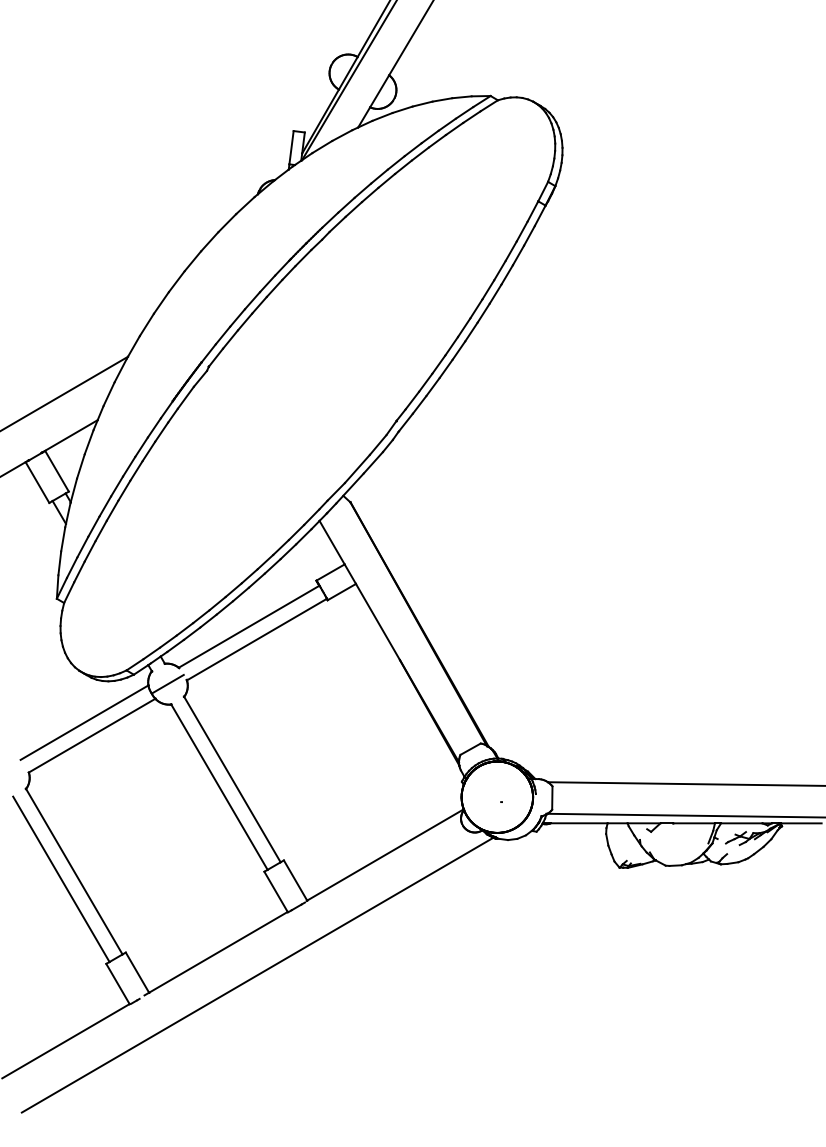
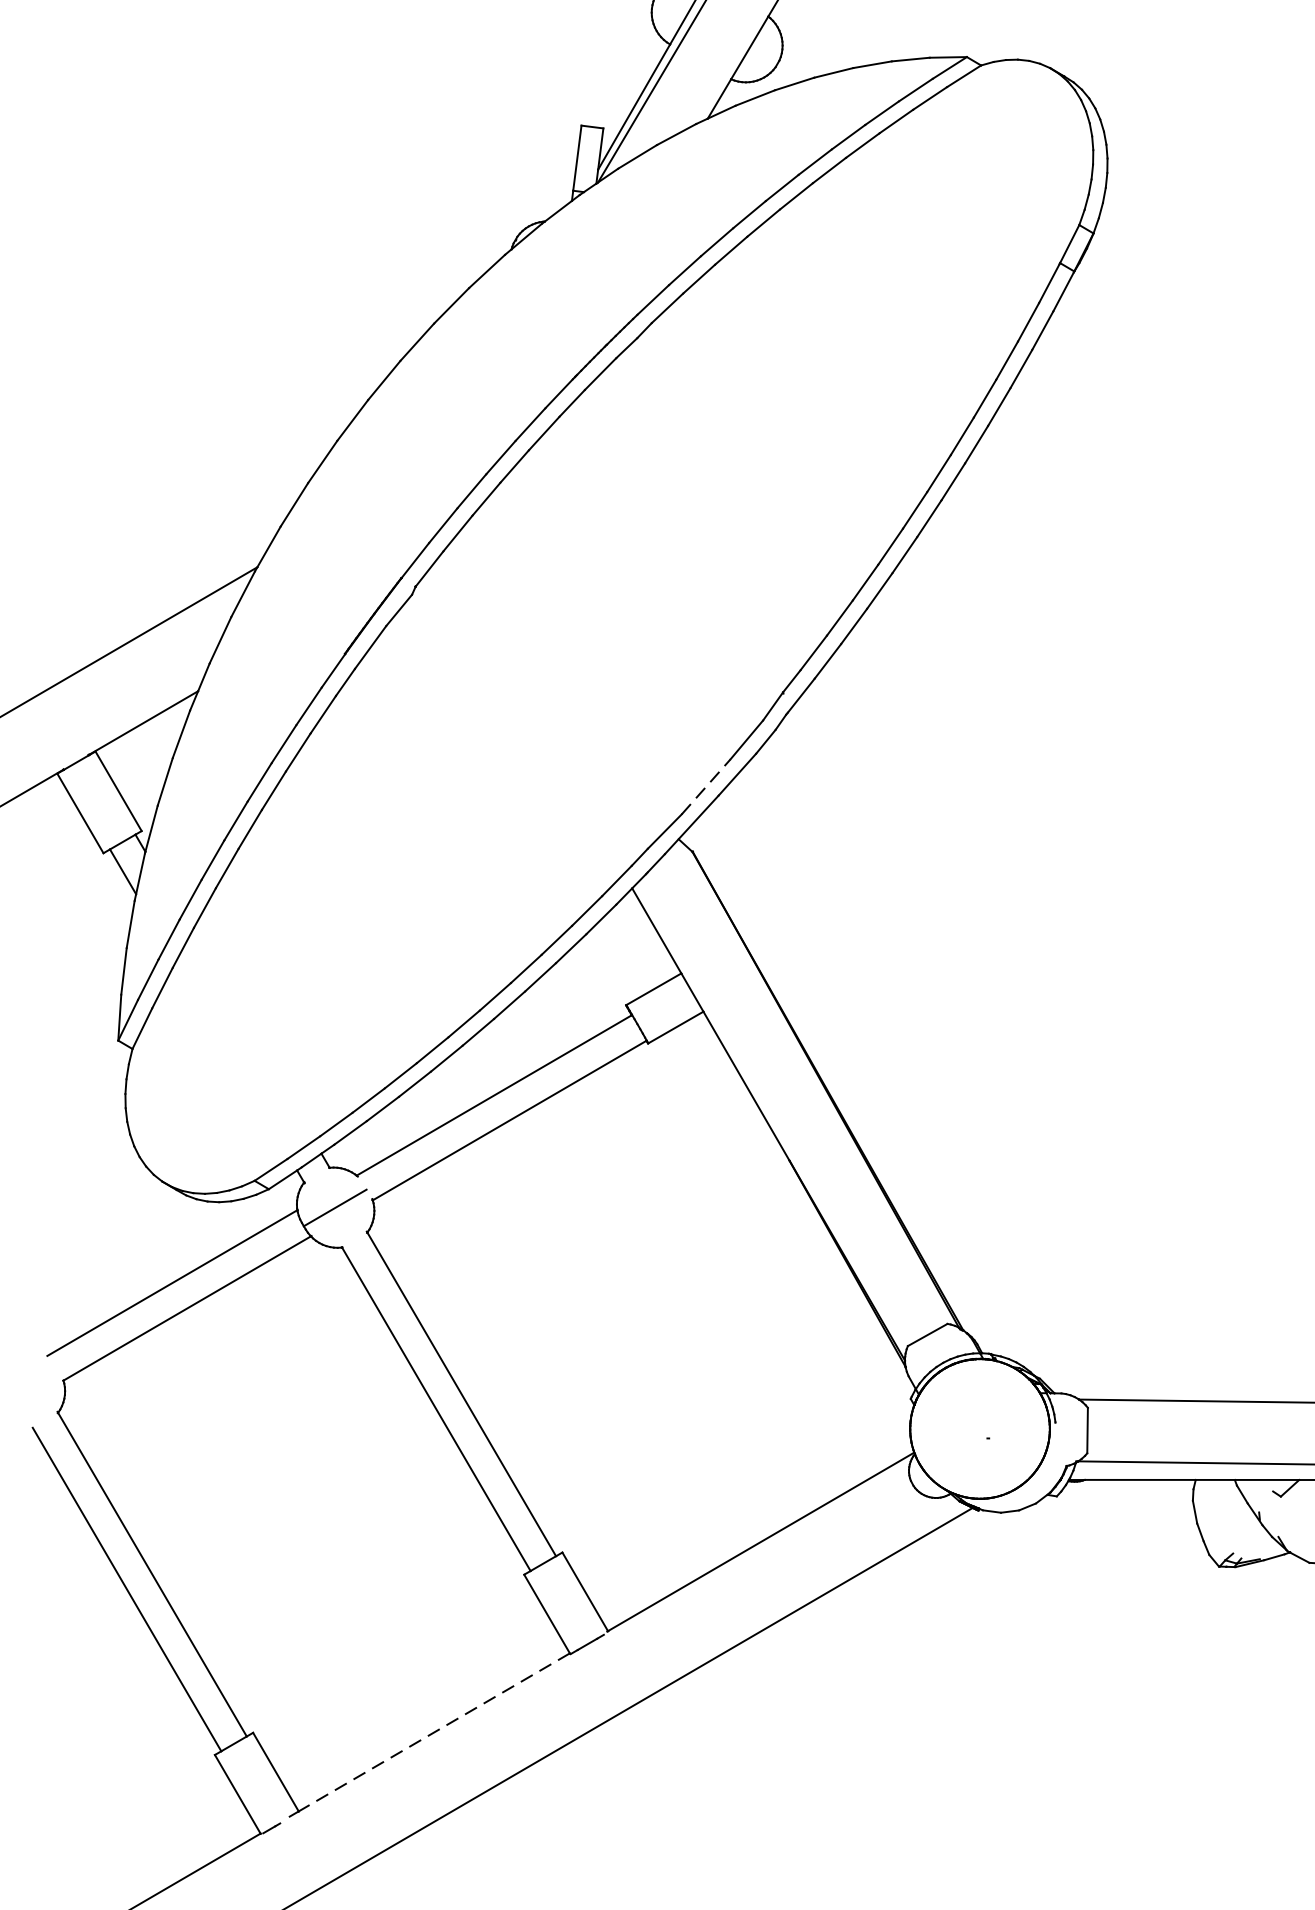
line: (357, 469) -> (706, 787), solid -> dashed
line: (217, 952) -> (432, 1732), solid -> dashed

